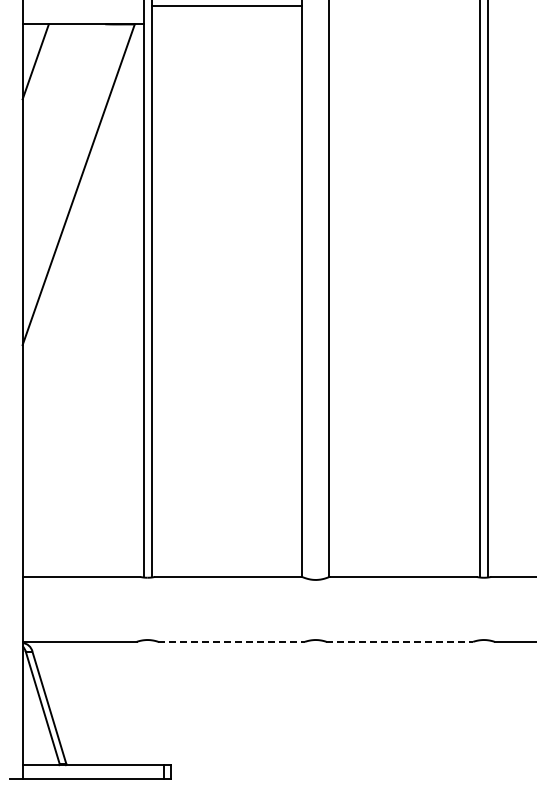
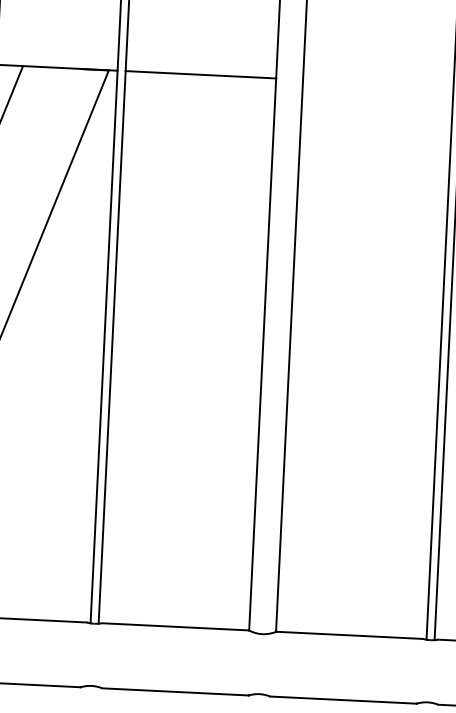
line: (226, 6) -> (200, 75), moved
line: (232, 641) -> (176, 691), dashed -> solid
line: (400, 641) -> (344, 699), dashed -> solid

